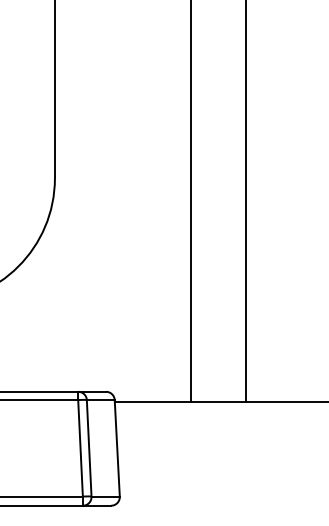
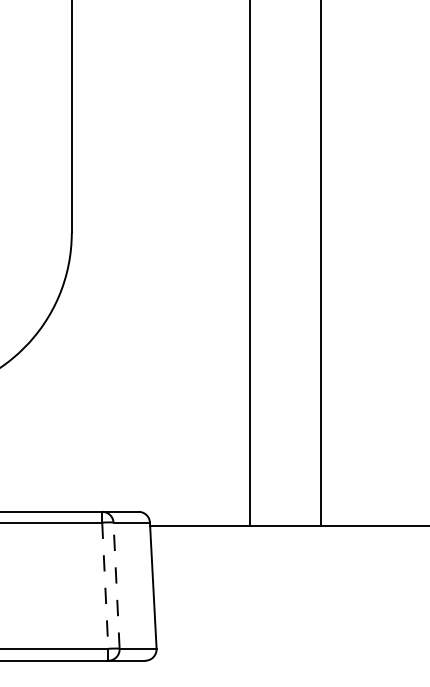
line: (89, 447) -> (116, 584), solid -> dashed
line: (80, 448) -> (105, 585), solid -> dashed

